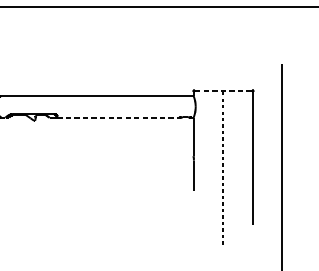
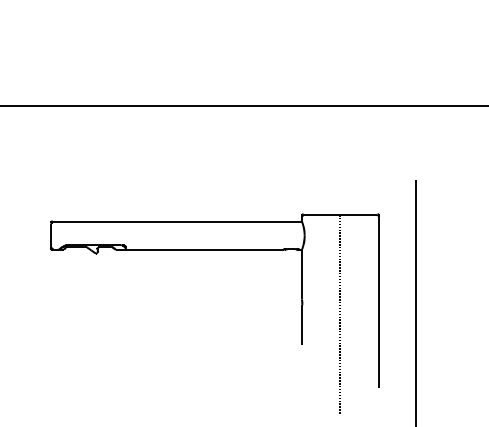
line: (223, 90) -> (340, 214), dashed -> solid
line: (118, 117) -> (205, 249), dashed -> solid

